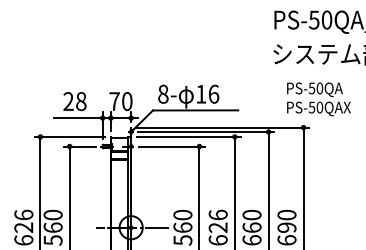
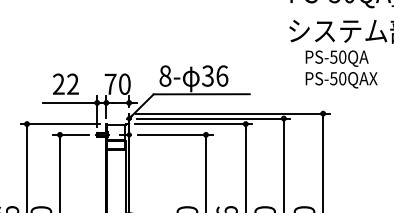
text: (200, 93) -> (207, 75), 16 -> 36
text: (318, 99) -> (341, 69), moved
text: (81, 101) -> (73, 84), 28 -> 22

